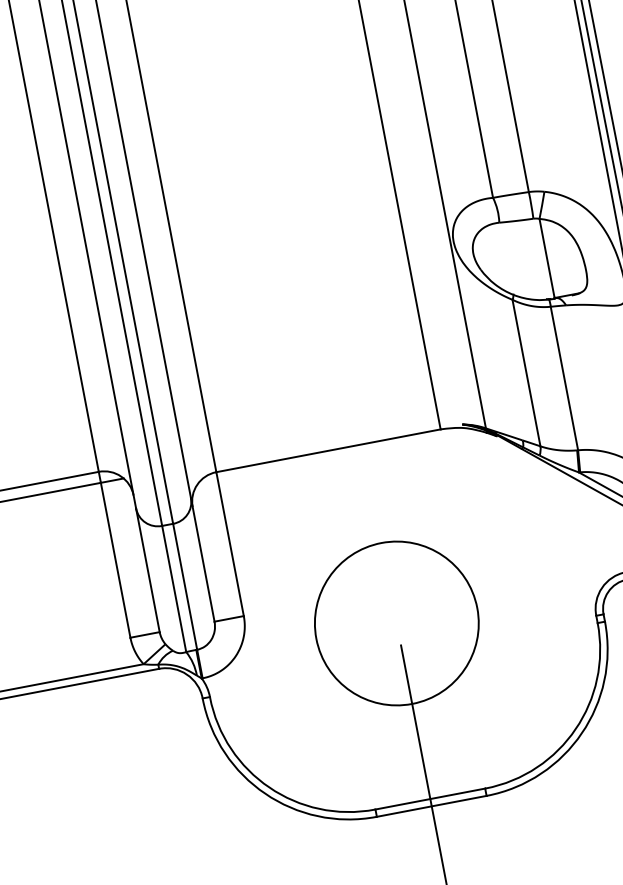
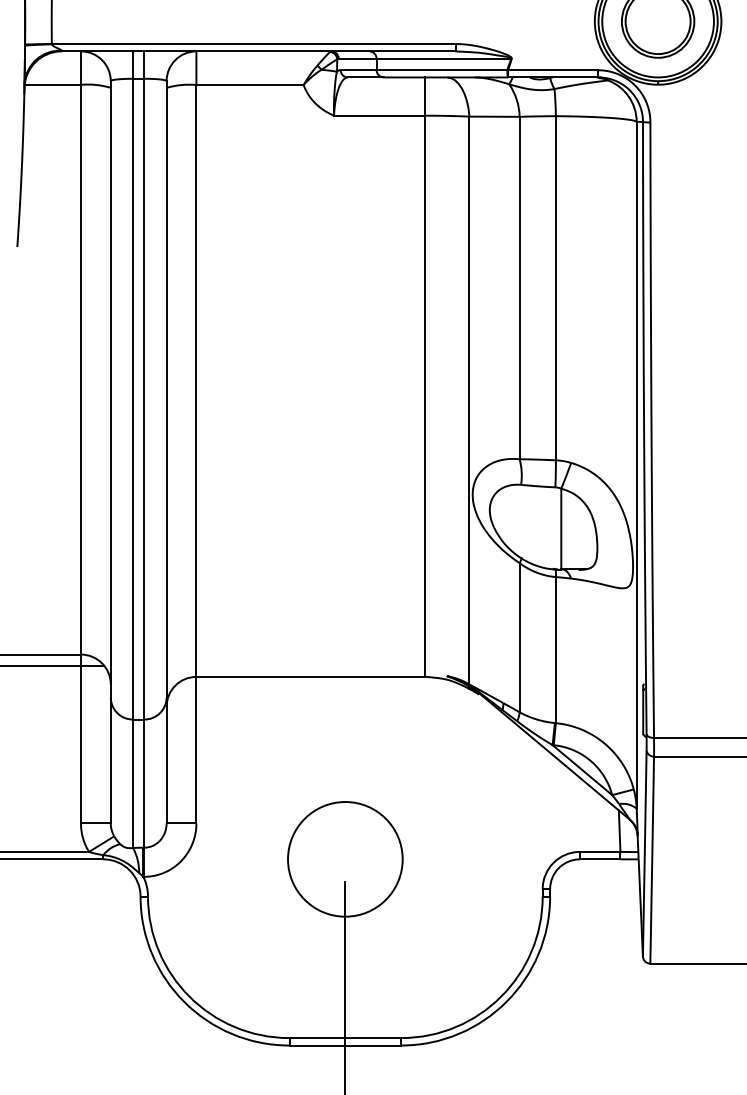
circle: (397, 623) -> (345, 859), size x0.7

